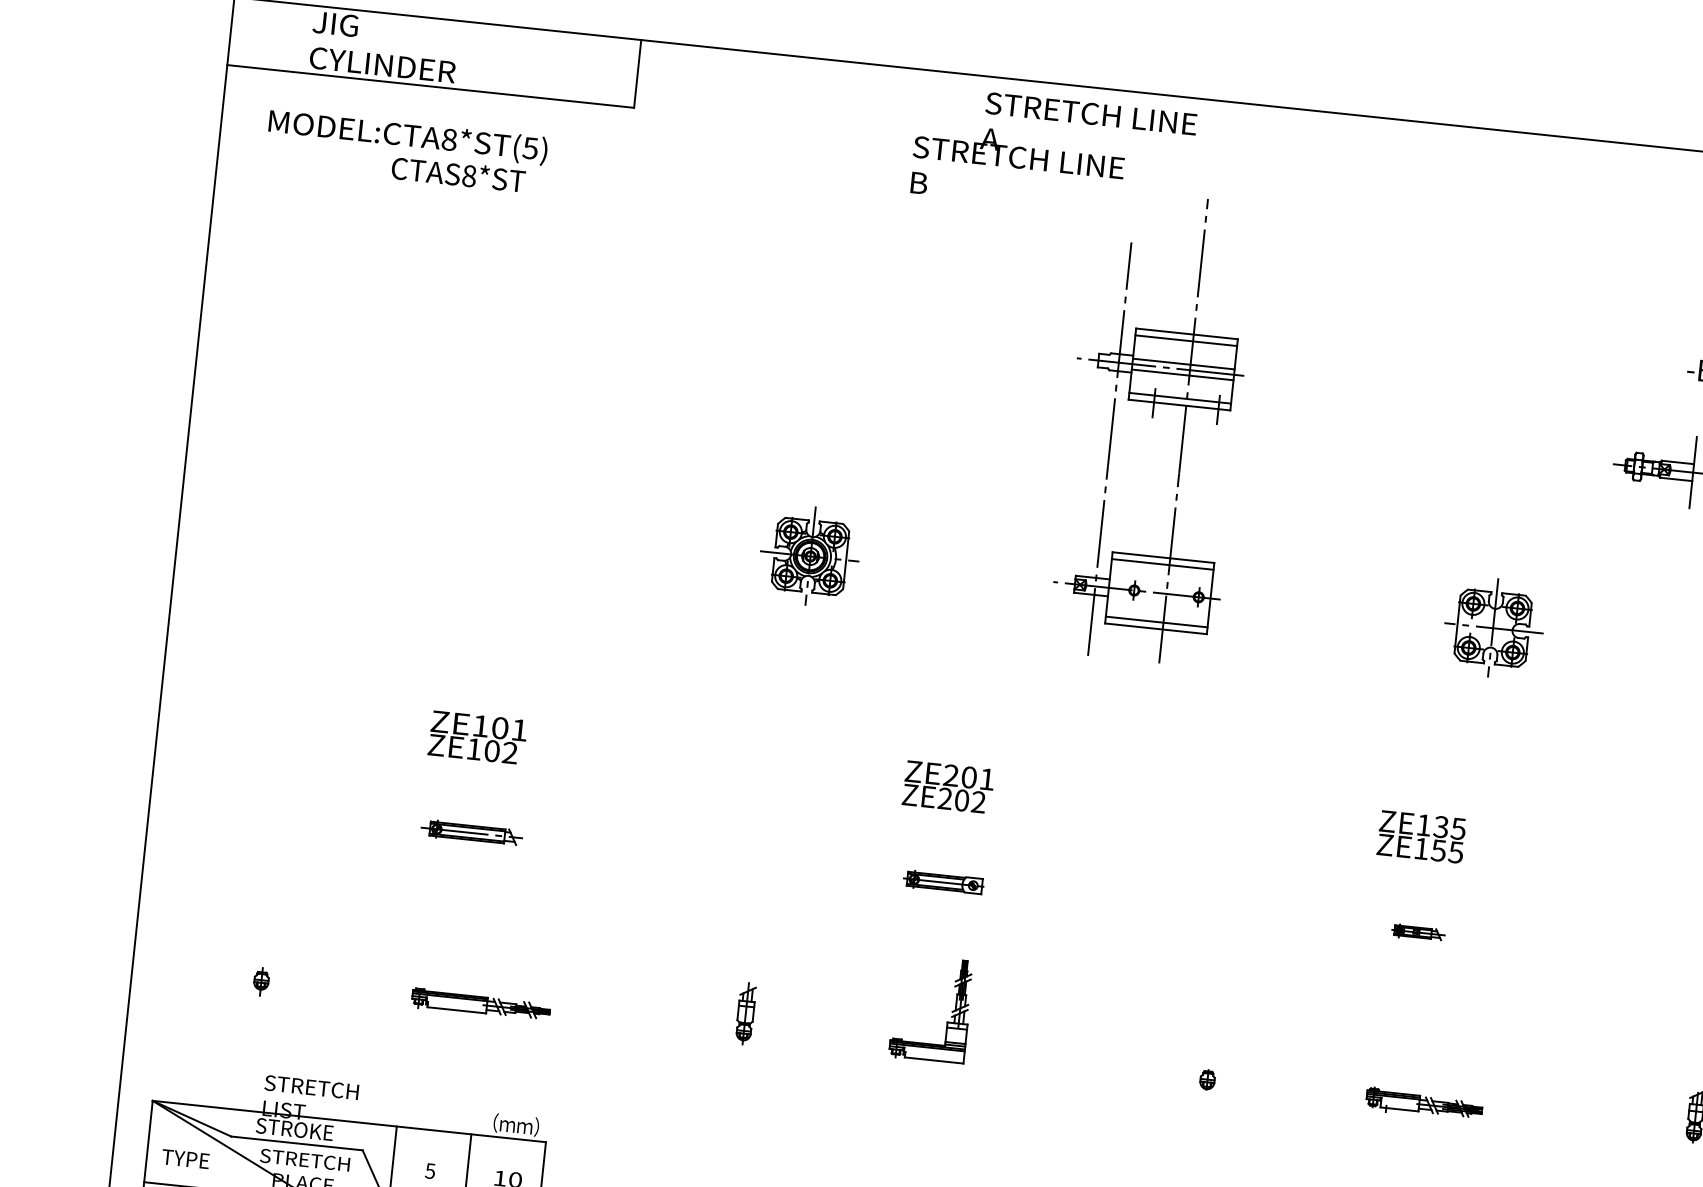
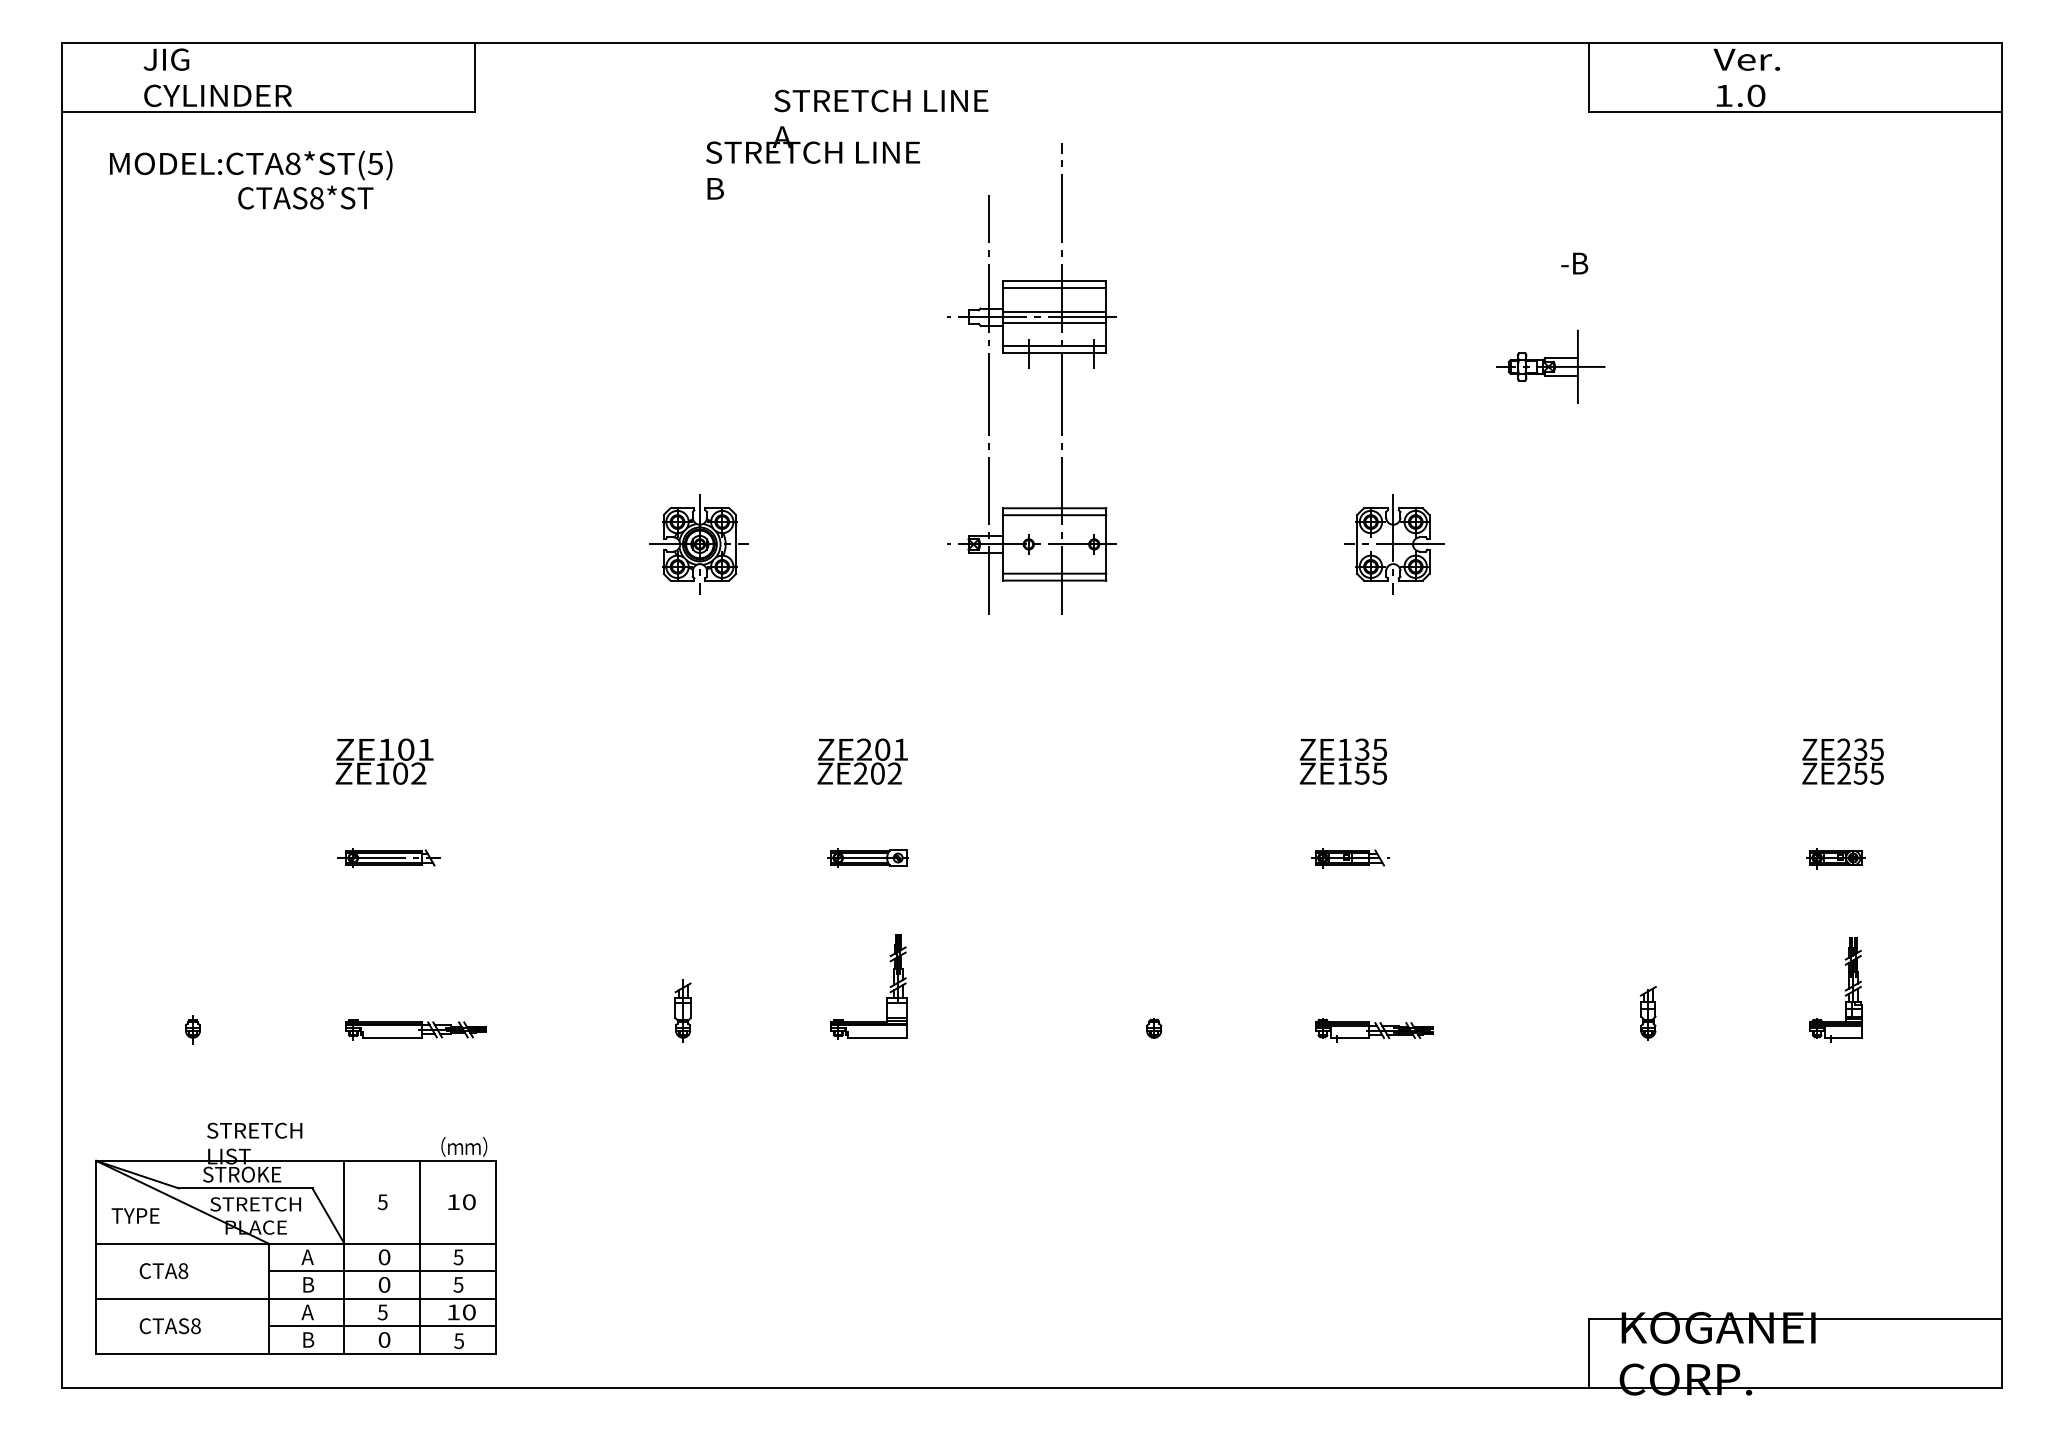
text: (1053, 153) -> (847, 144), moved
part: (1418, 932) -> (1350, 858), size x1.43

